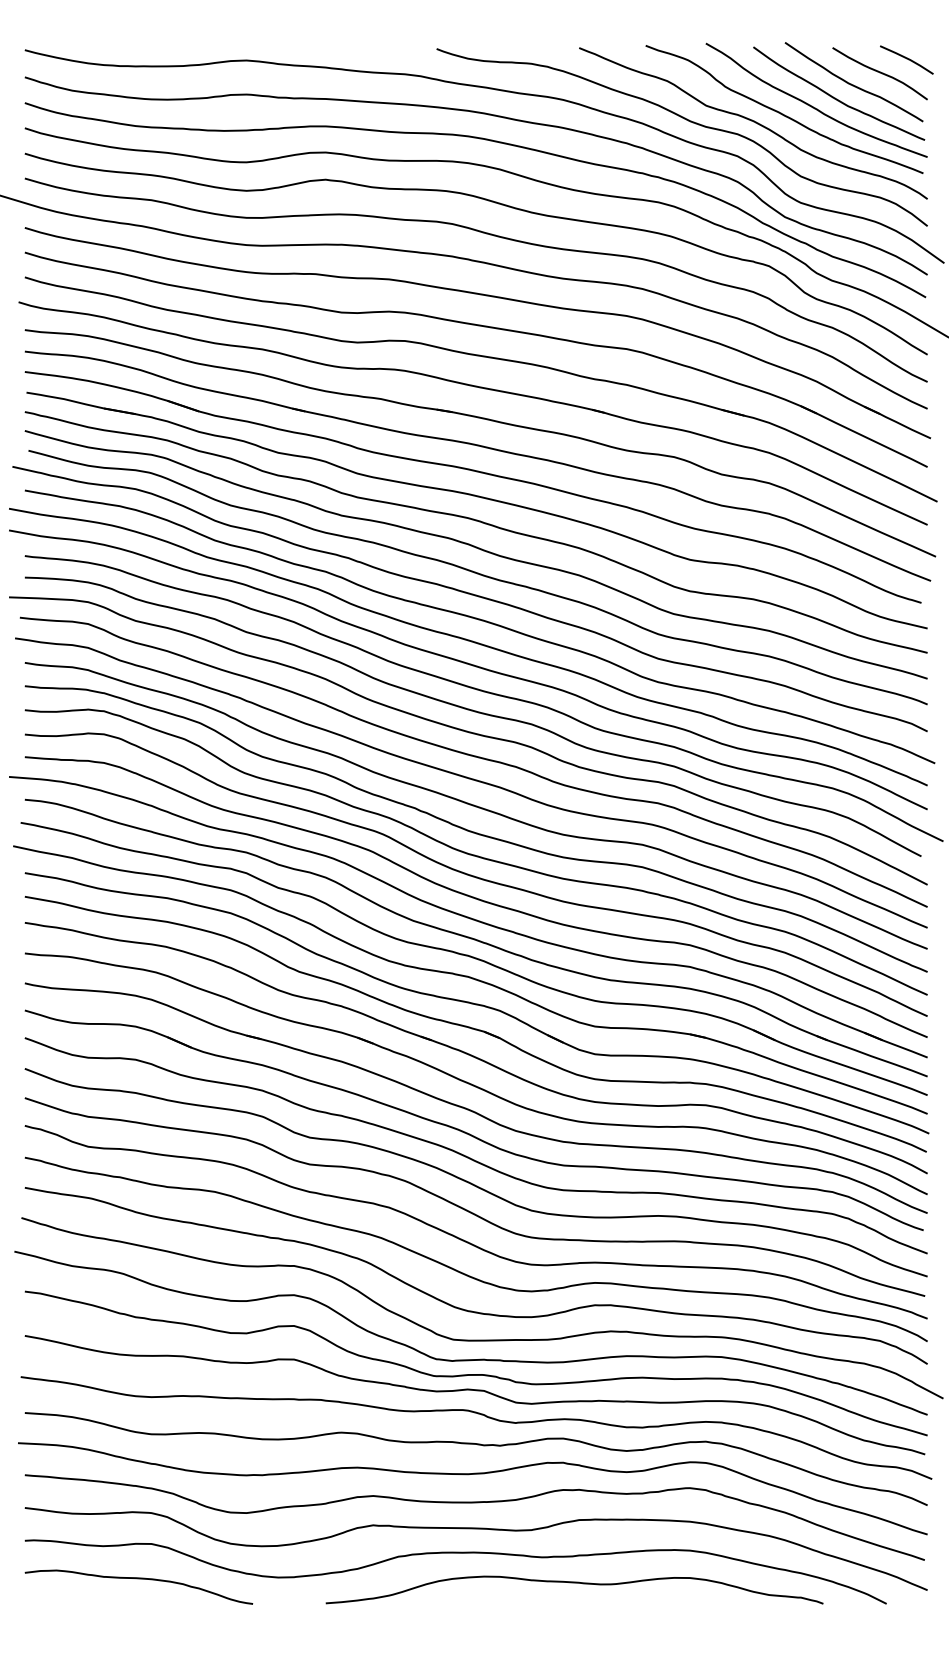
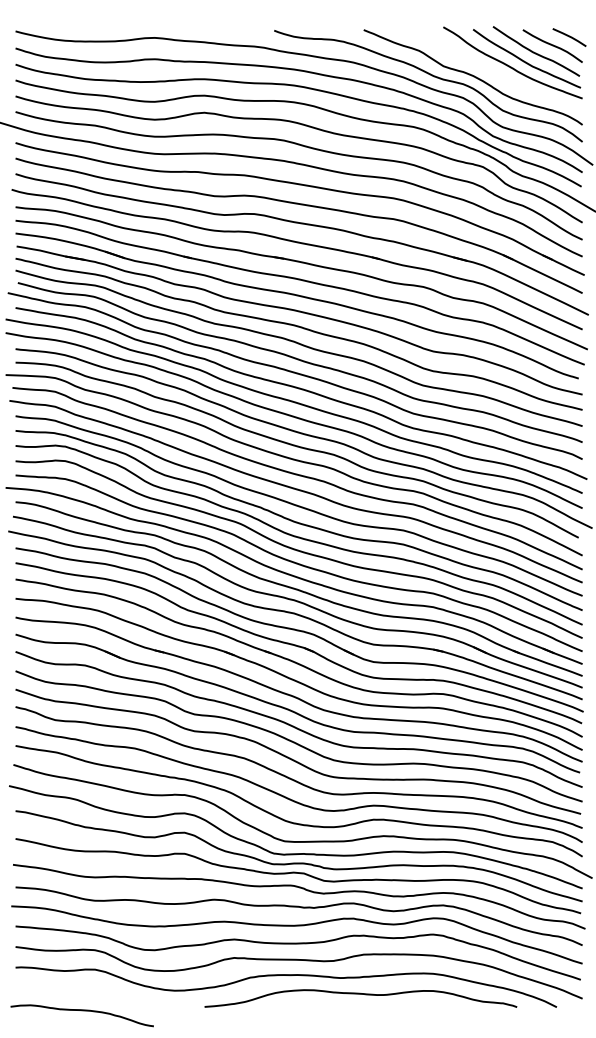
curve: (782, 112) -> (491, 70), removed
curve: (137, 1580) -> (81, 1011), moved

